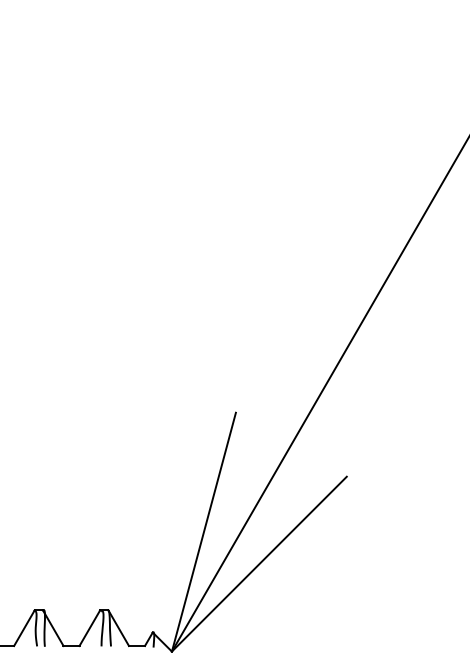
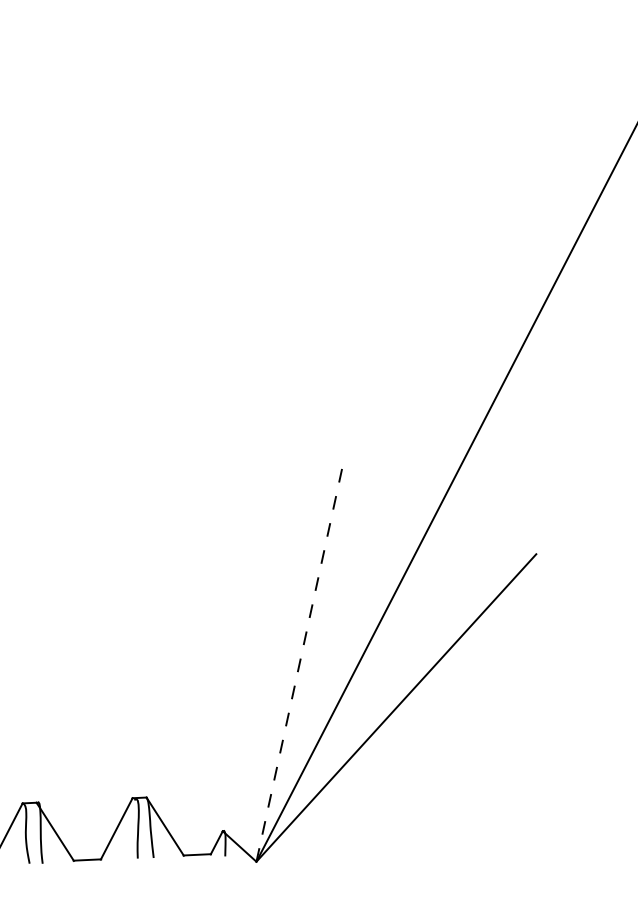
line: (203, 532) -> (300, 659), solid -> dashed

